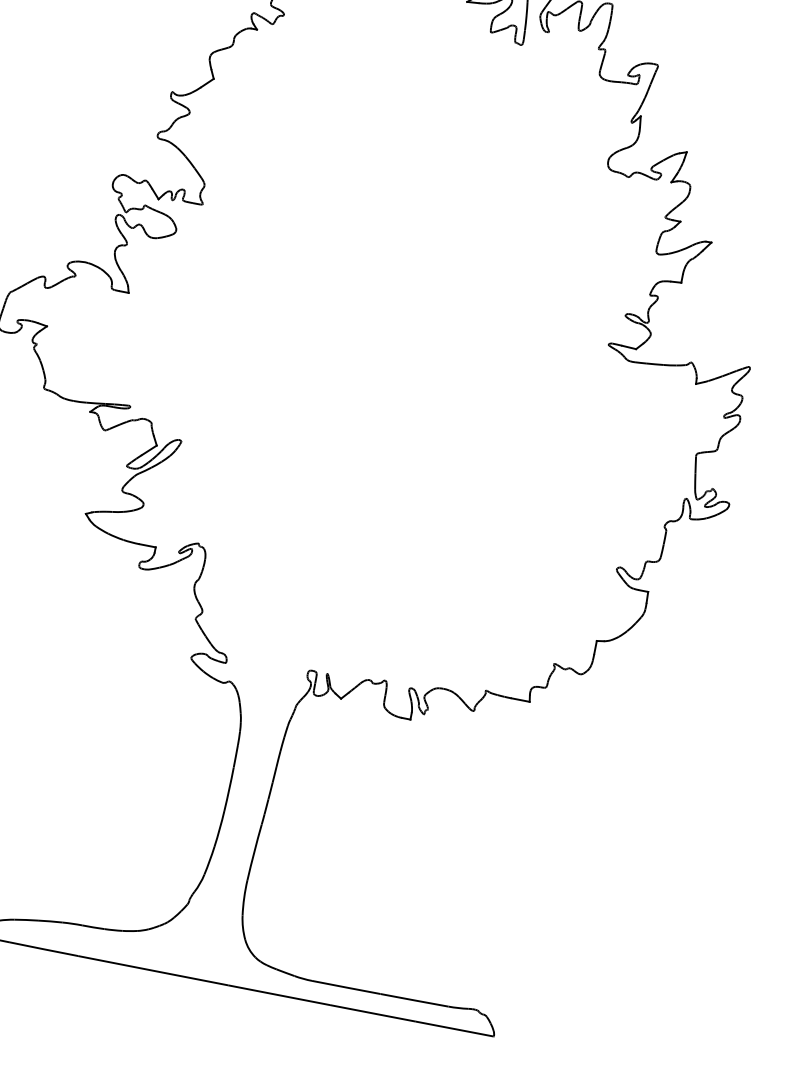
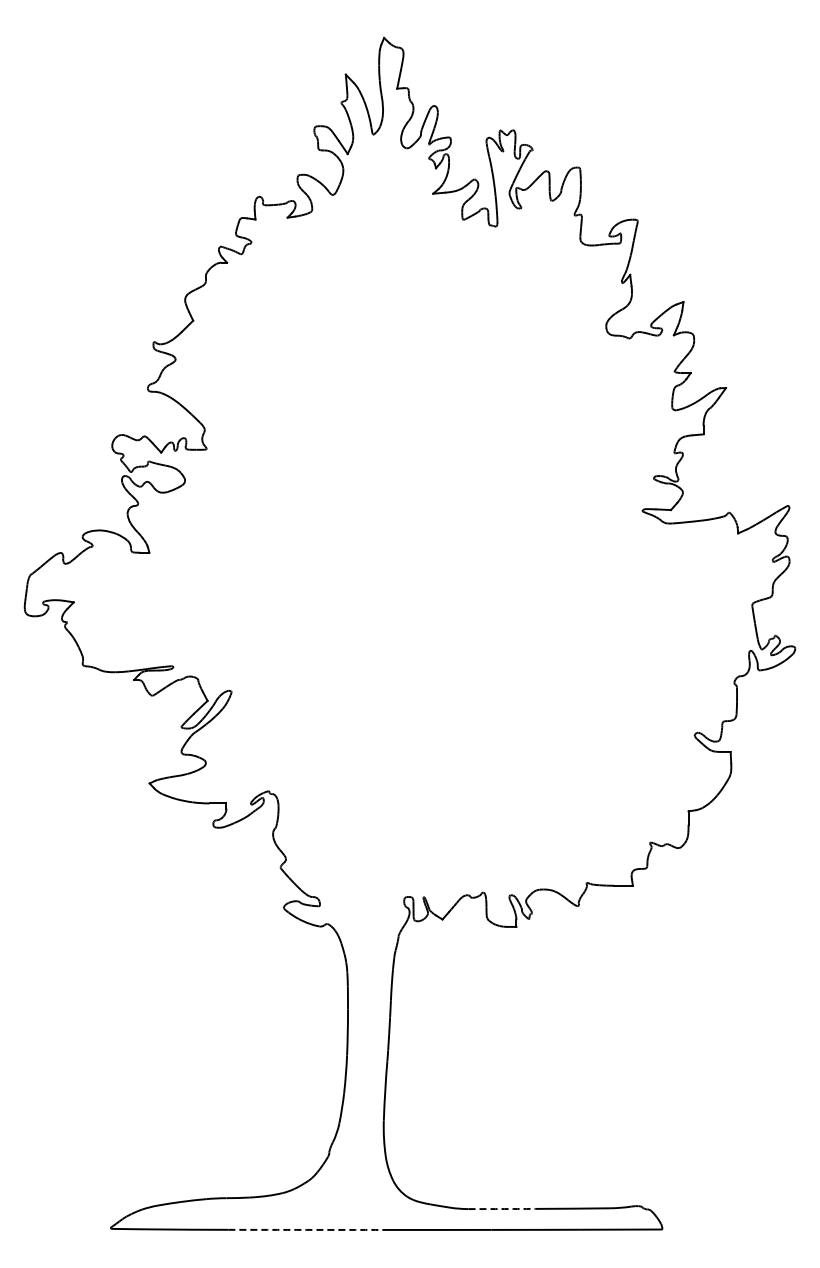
arc: (153, 970) -> (306, 1229), solid -> dashed
arc: (346, 987) -> (504, 1209), solid -> dashed

